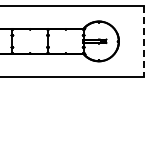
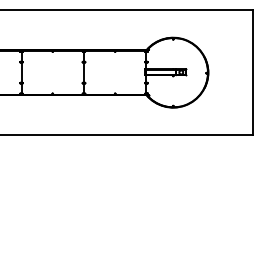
line: (144, 41) -> (253, 72), dashed -> solid

